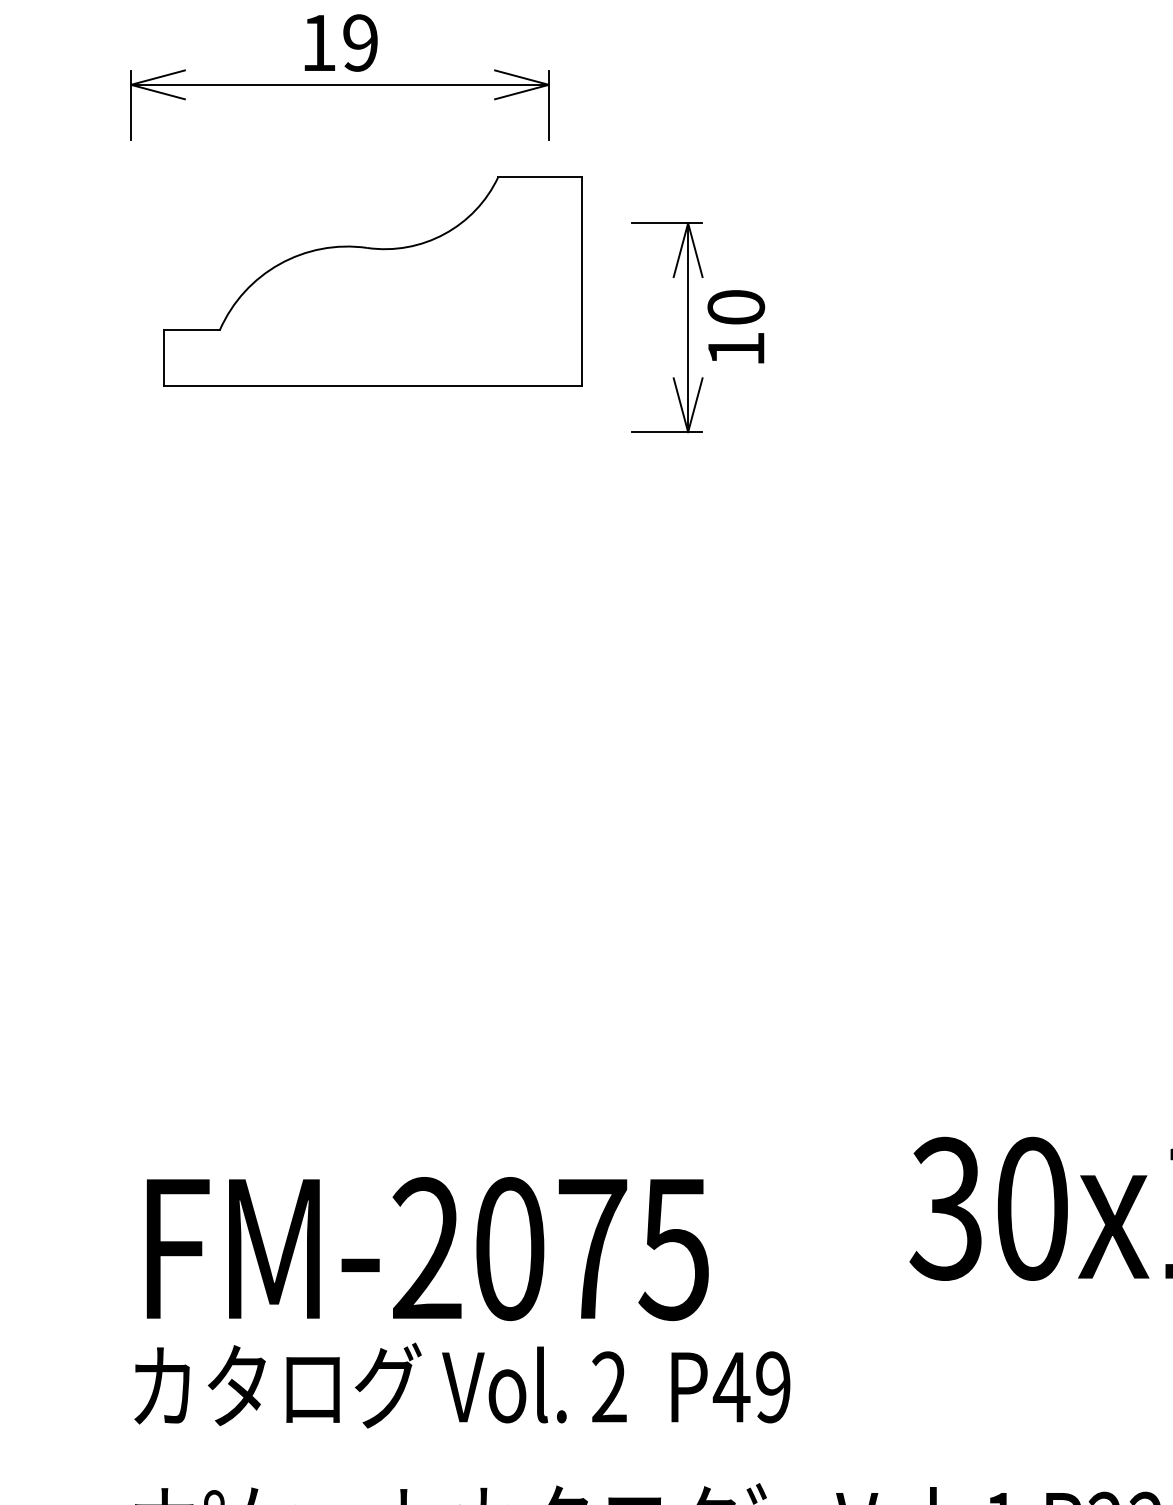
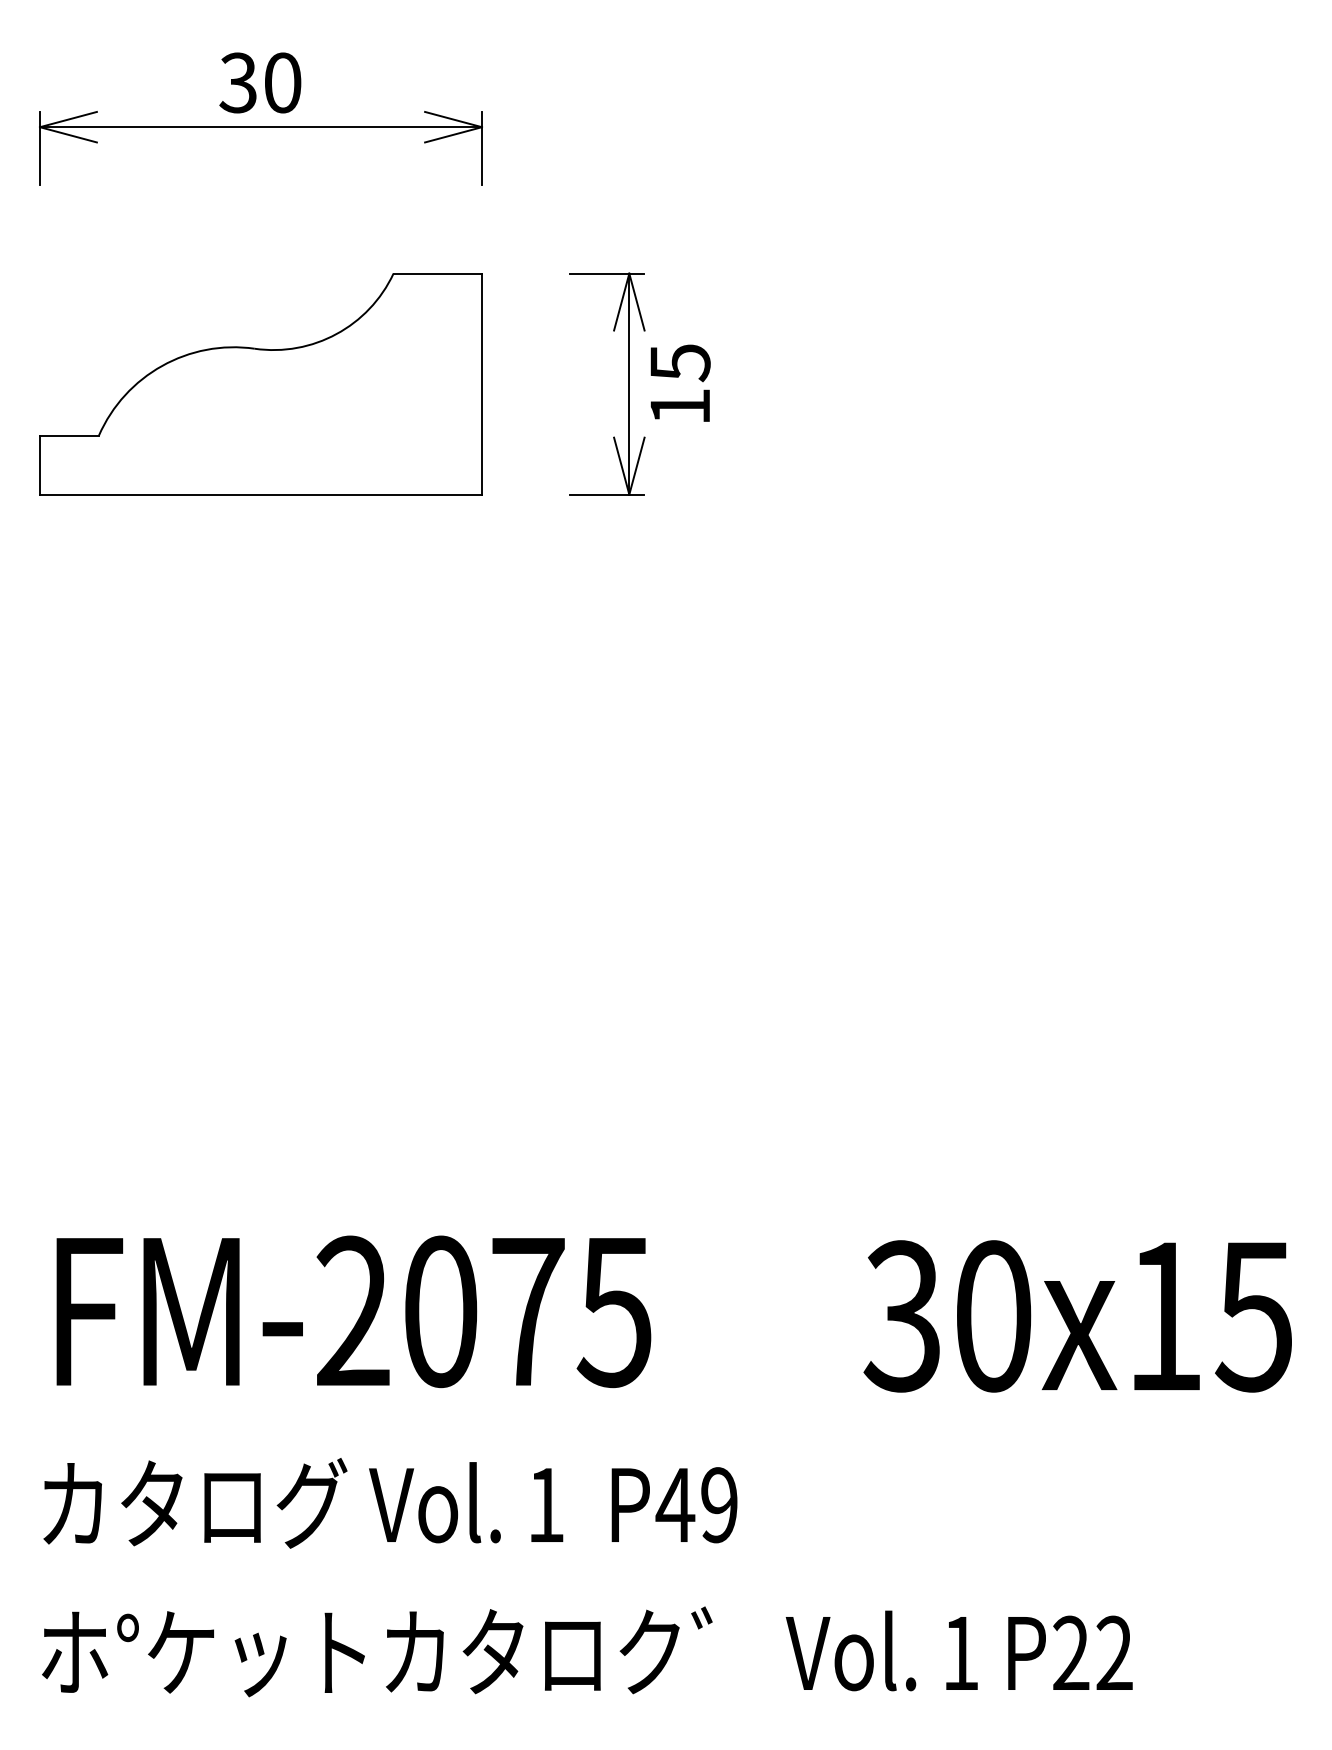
text: (339, 42) -> (260, 82), 19 -> 30
part: (372, 281) -> (260, 384), moved
text: (735, 308) -> (679, 363), 10 -> 15
text: (427, 1248) -> (353, 1311), moved
text: (608, 1386) -> (545, 1504), 2 -> 1

